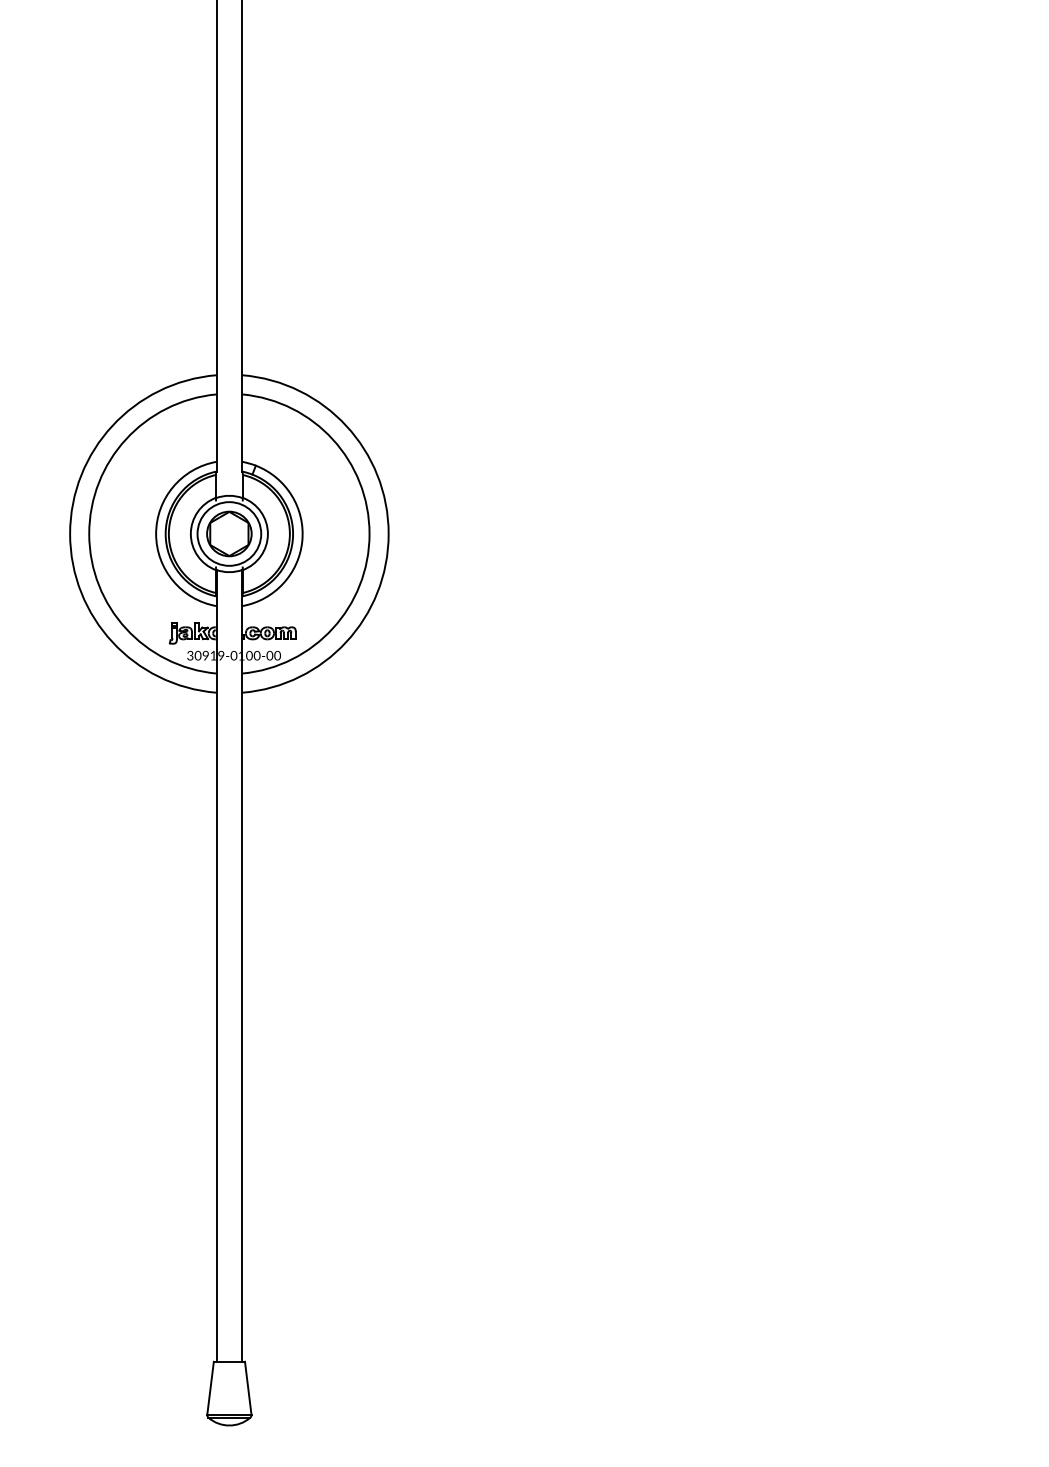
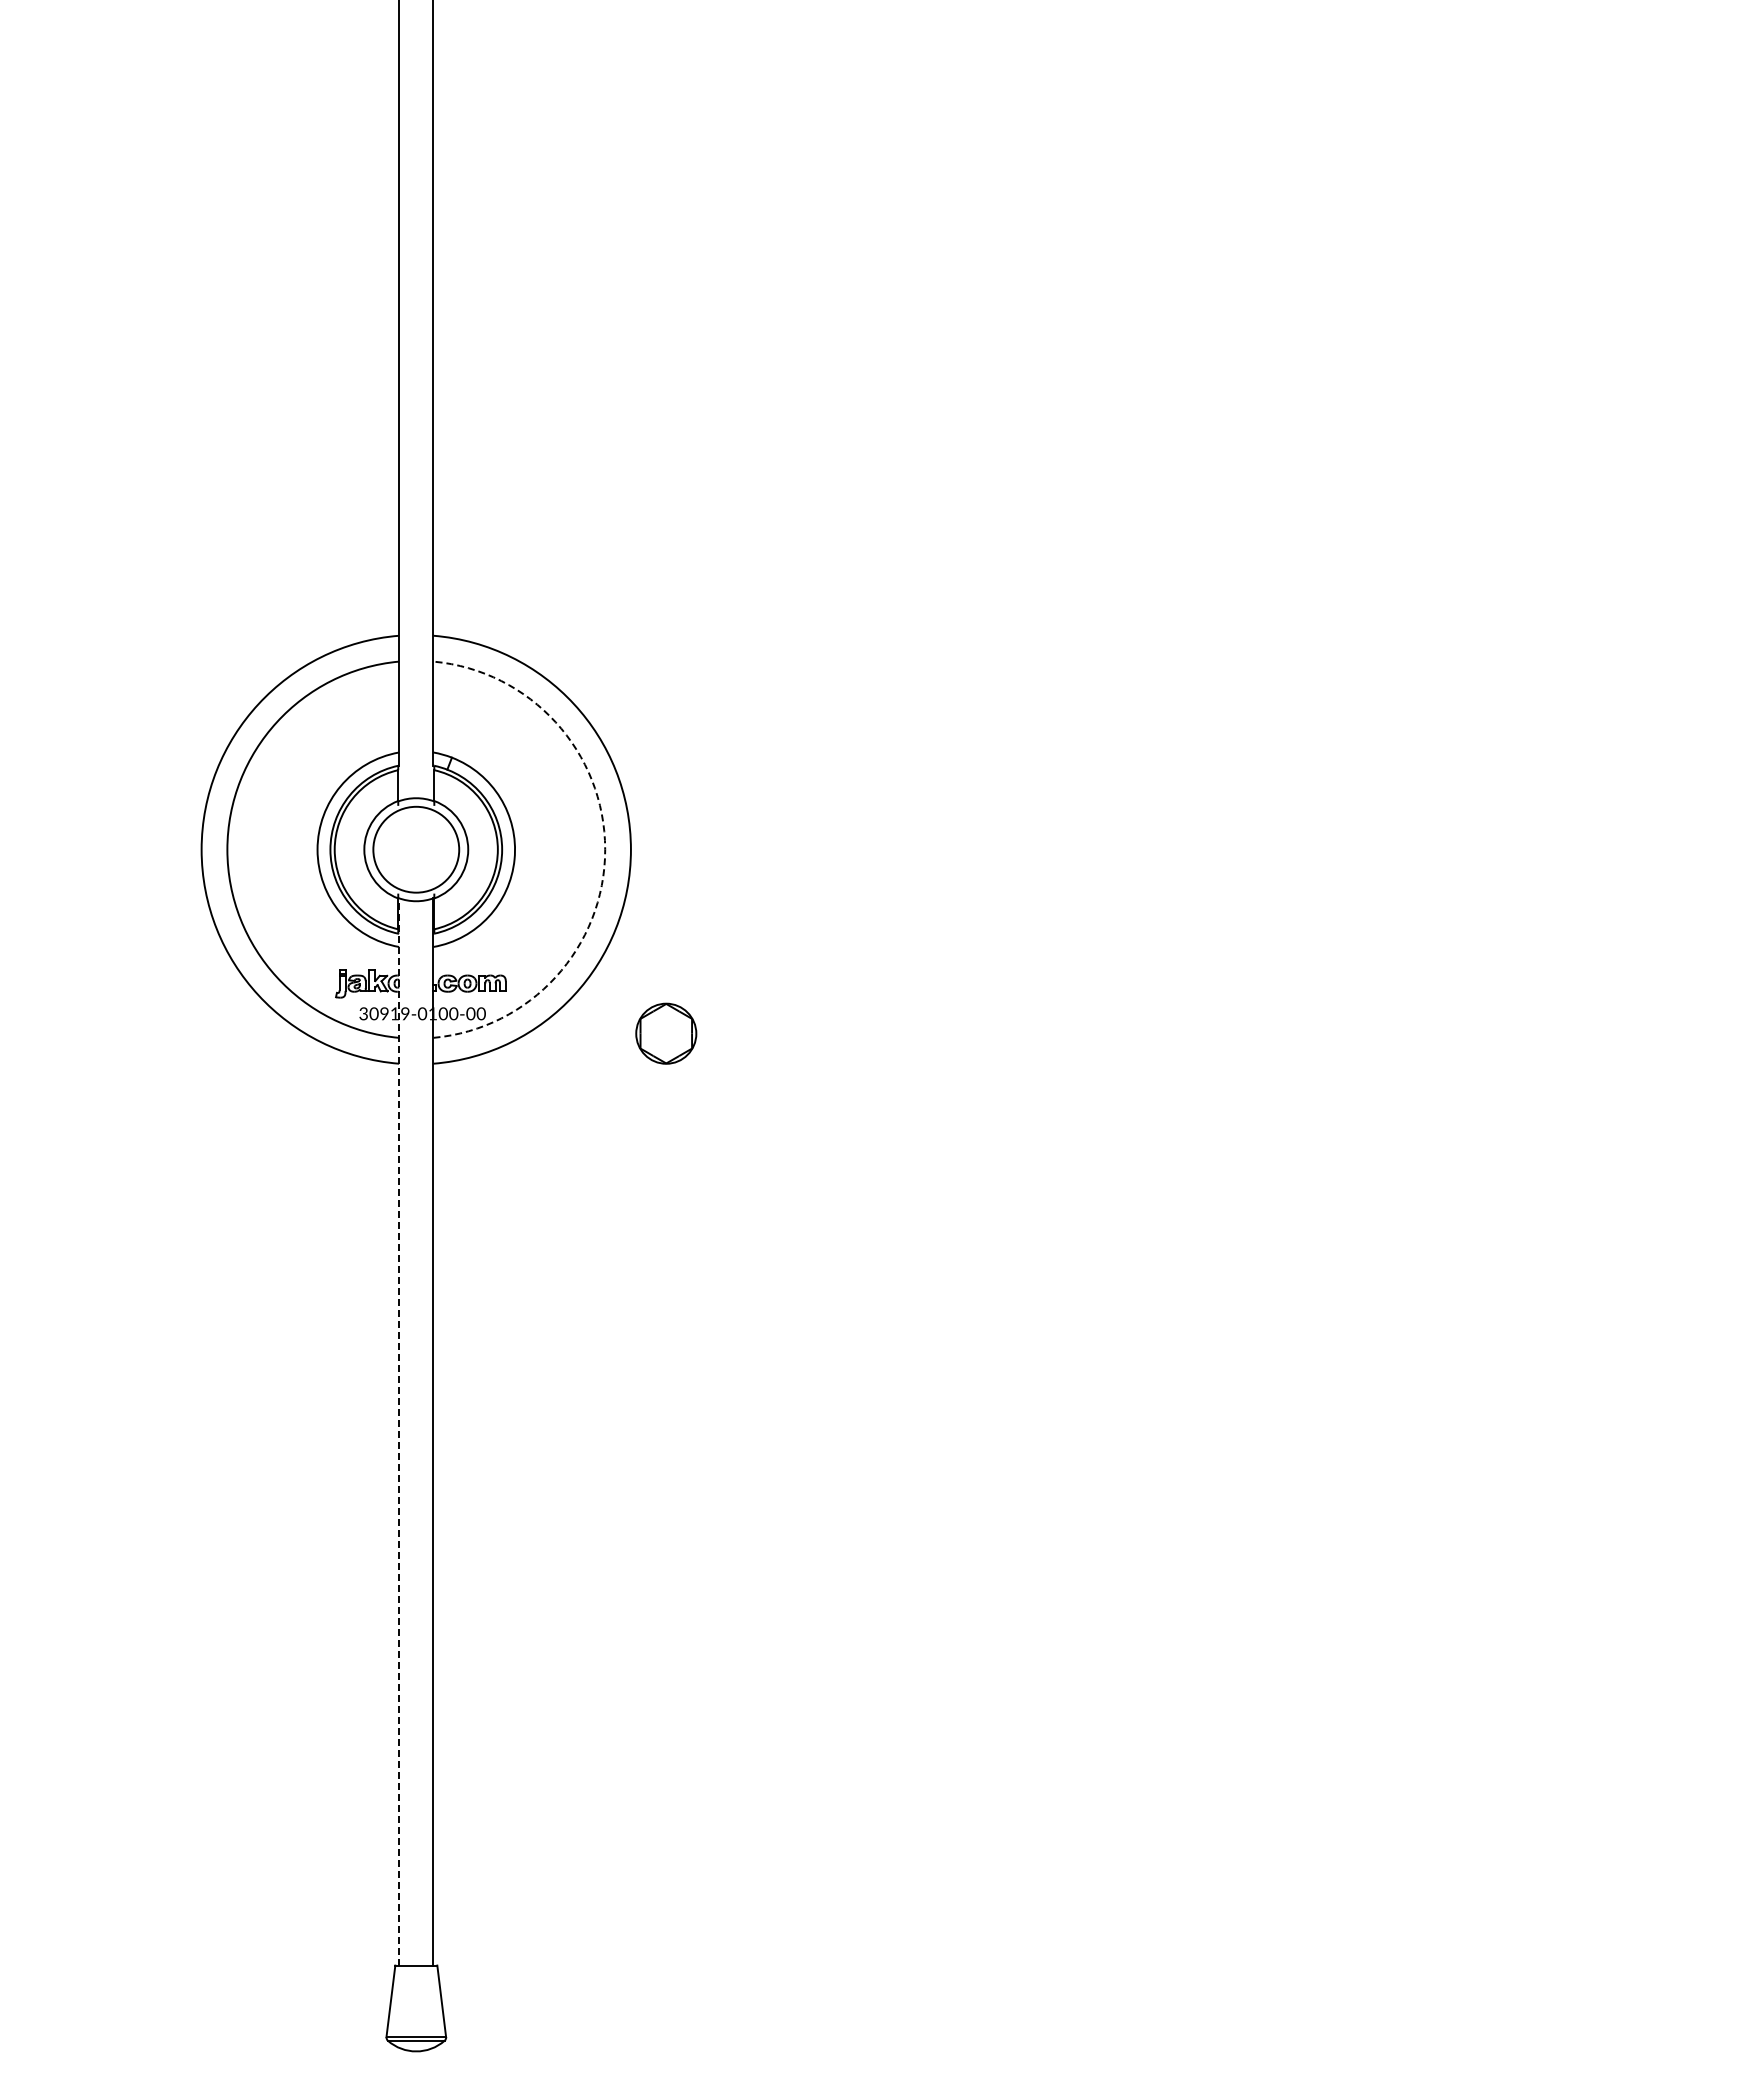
part: (229, 533) -> (666, 1033), moved
arc: (369, 533) -> (605, 849), solid -> dashed
line: (216, 965) -> (399, 1431), solid -> dashed

